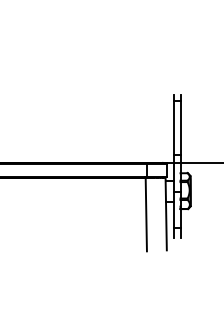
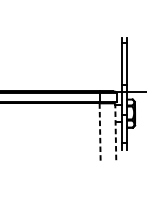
line: (166, 213) -> (115, 131), solid -> dashed
line: (146, 214) -> (100, 132), solid -> dashed

